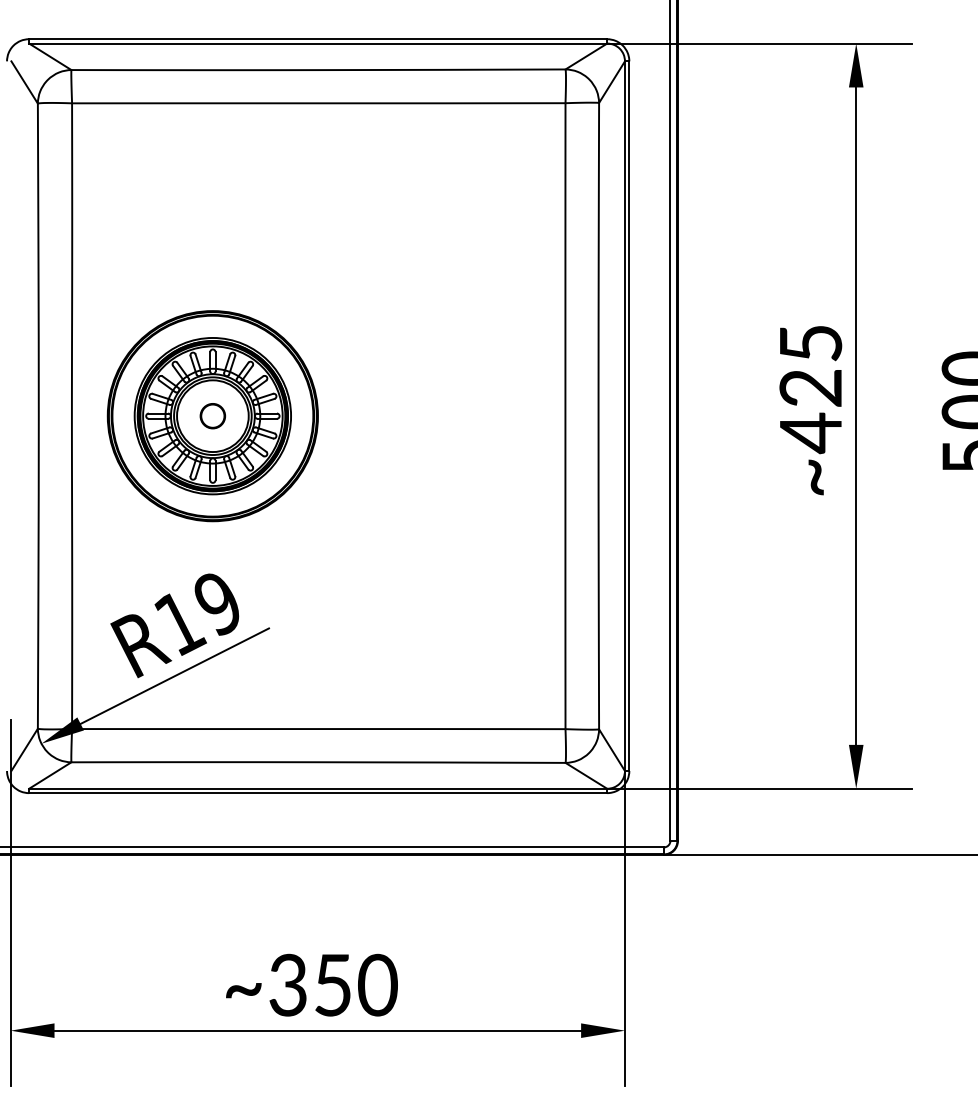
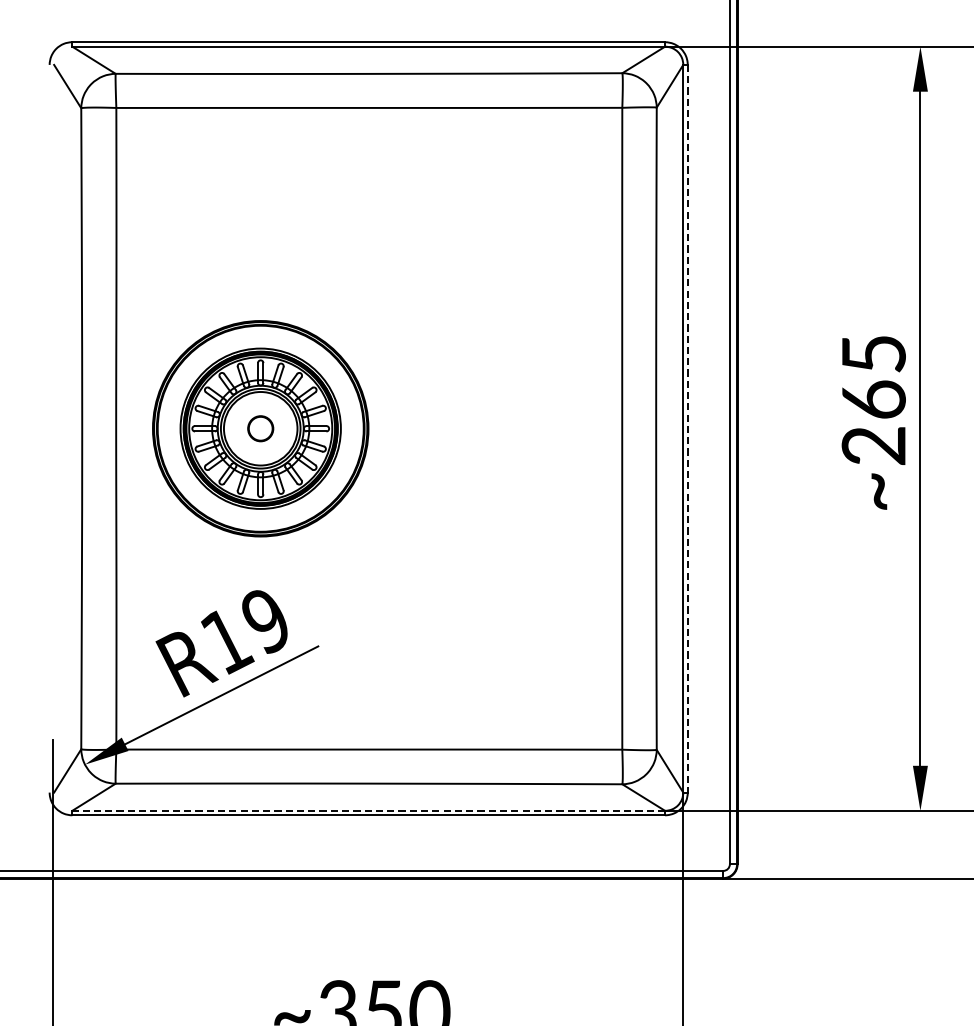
text: (810, 411) -> (873, 423), ~425 -> ~265
line: (629, 416) -> (687, 429), solid -> dashed
line: (317, 788) -> (368, 810), solid -> dashed

